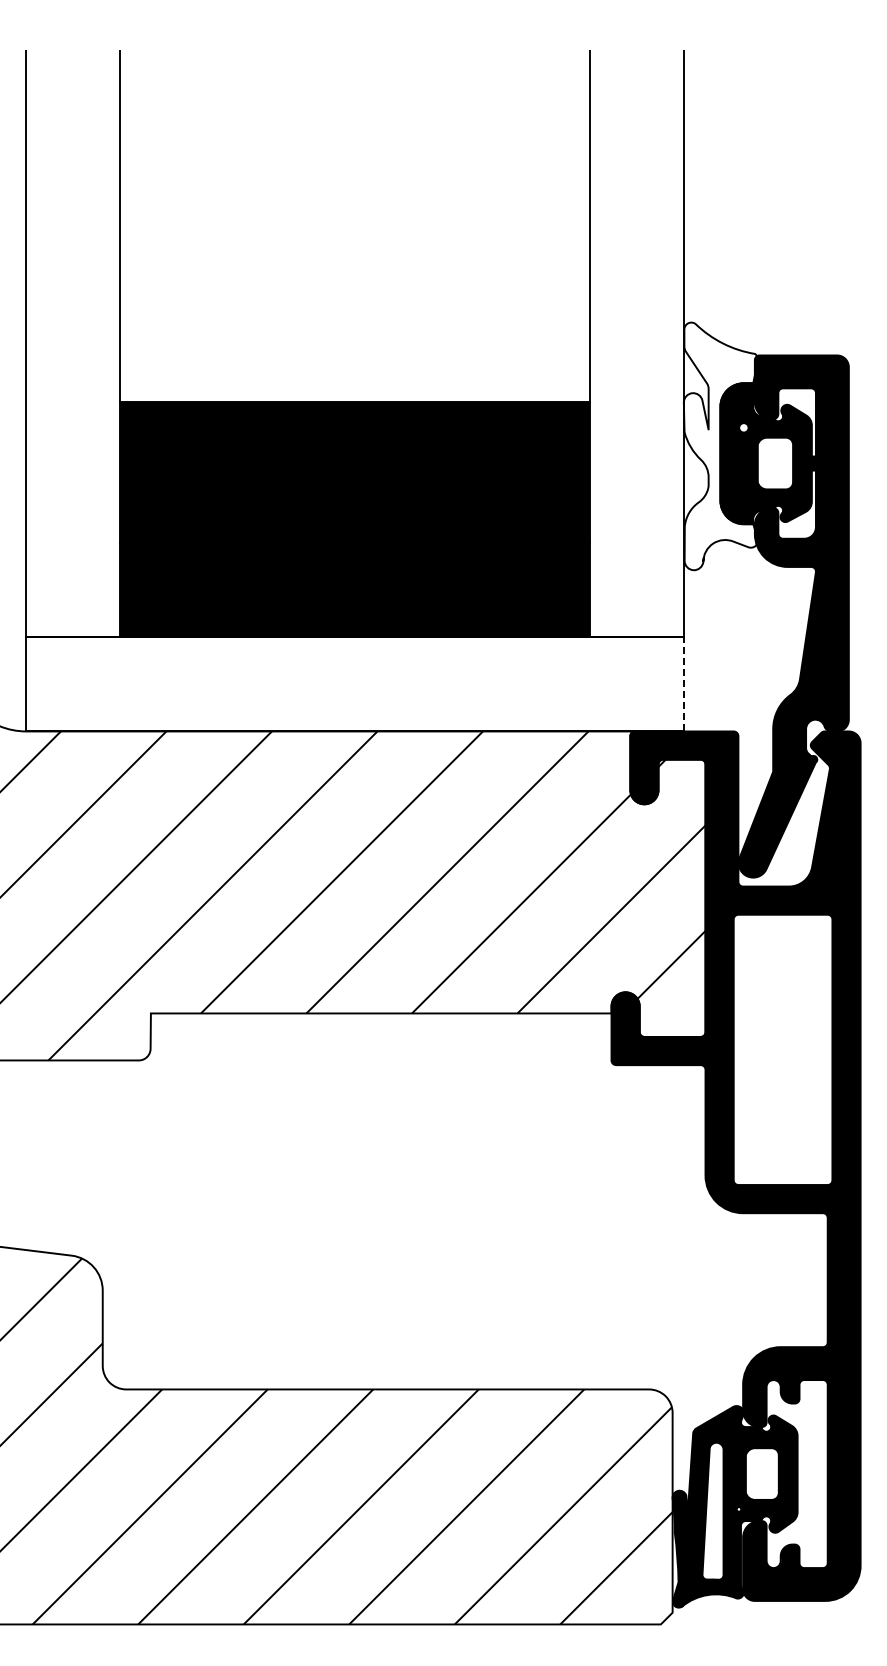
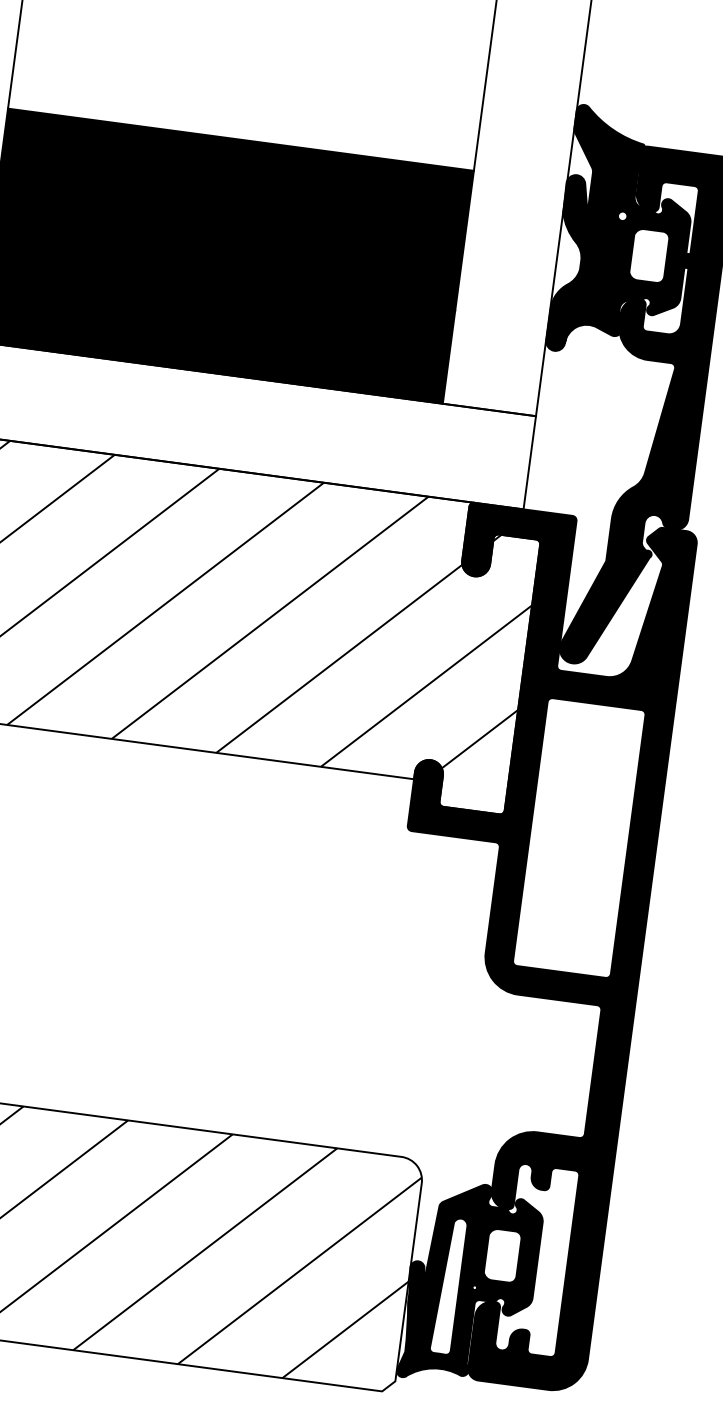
fill: (720, 446) -> (597, 231), added
line: (684, 684) -> (529, 462), dashed -> solid

